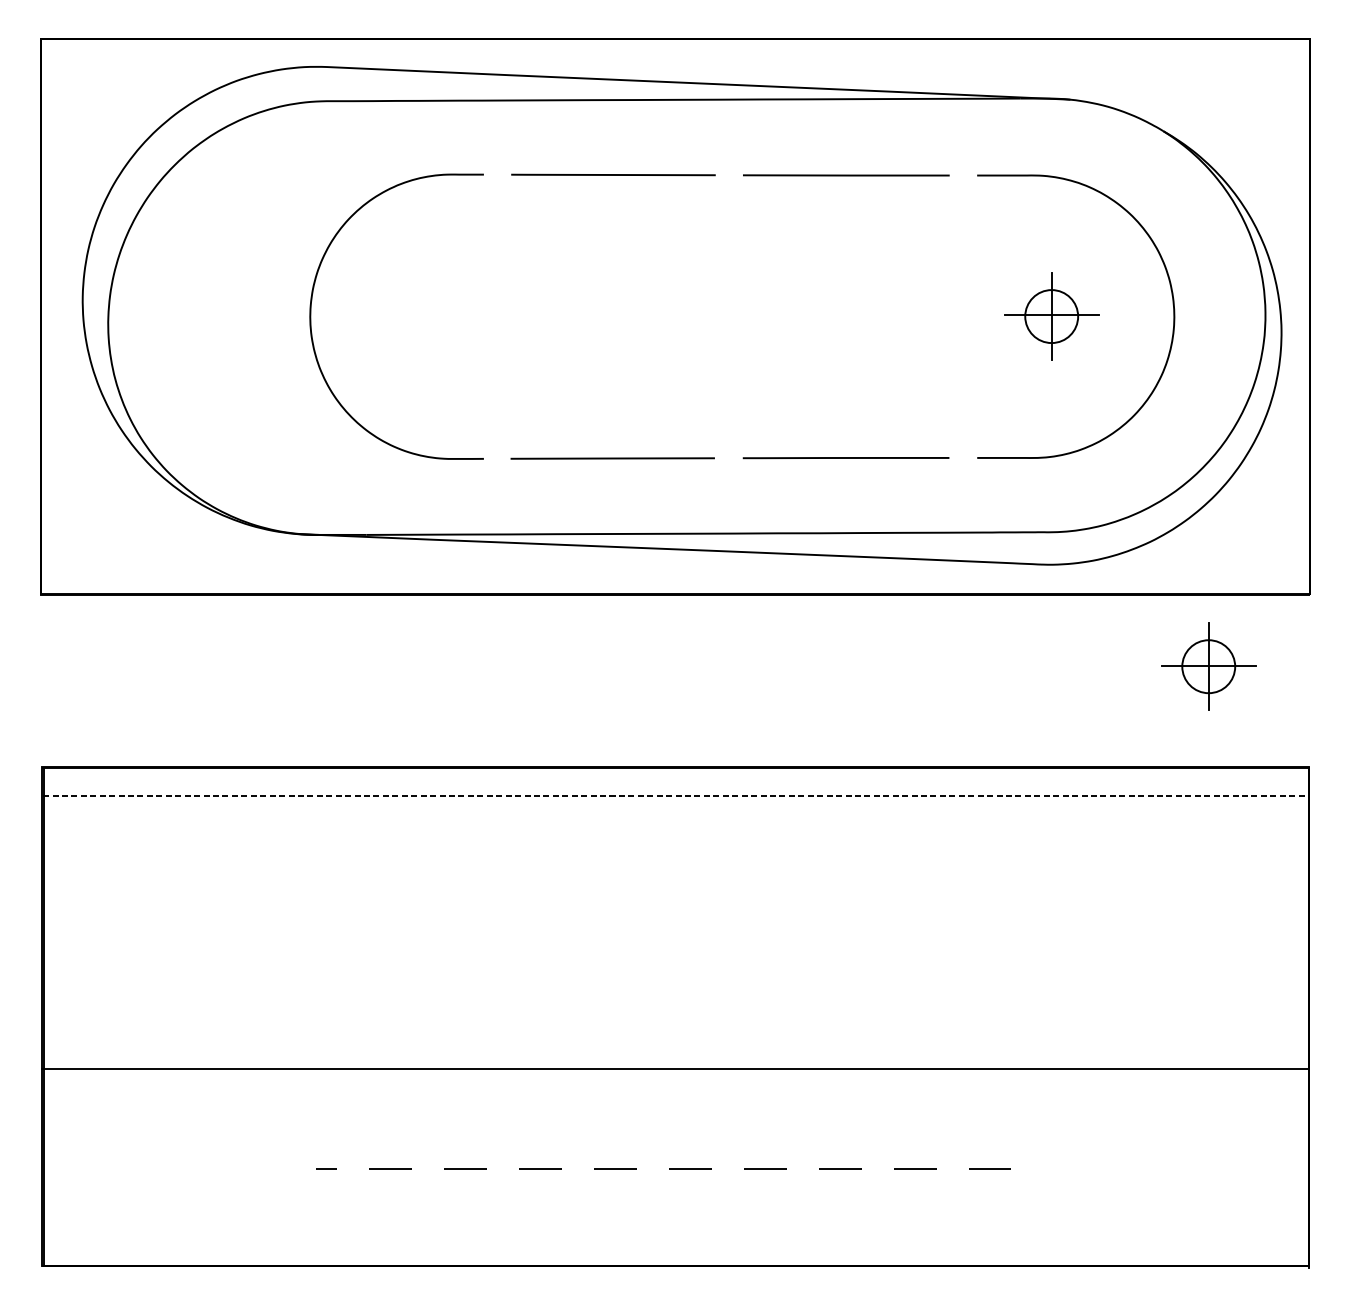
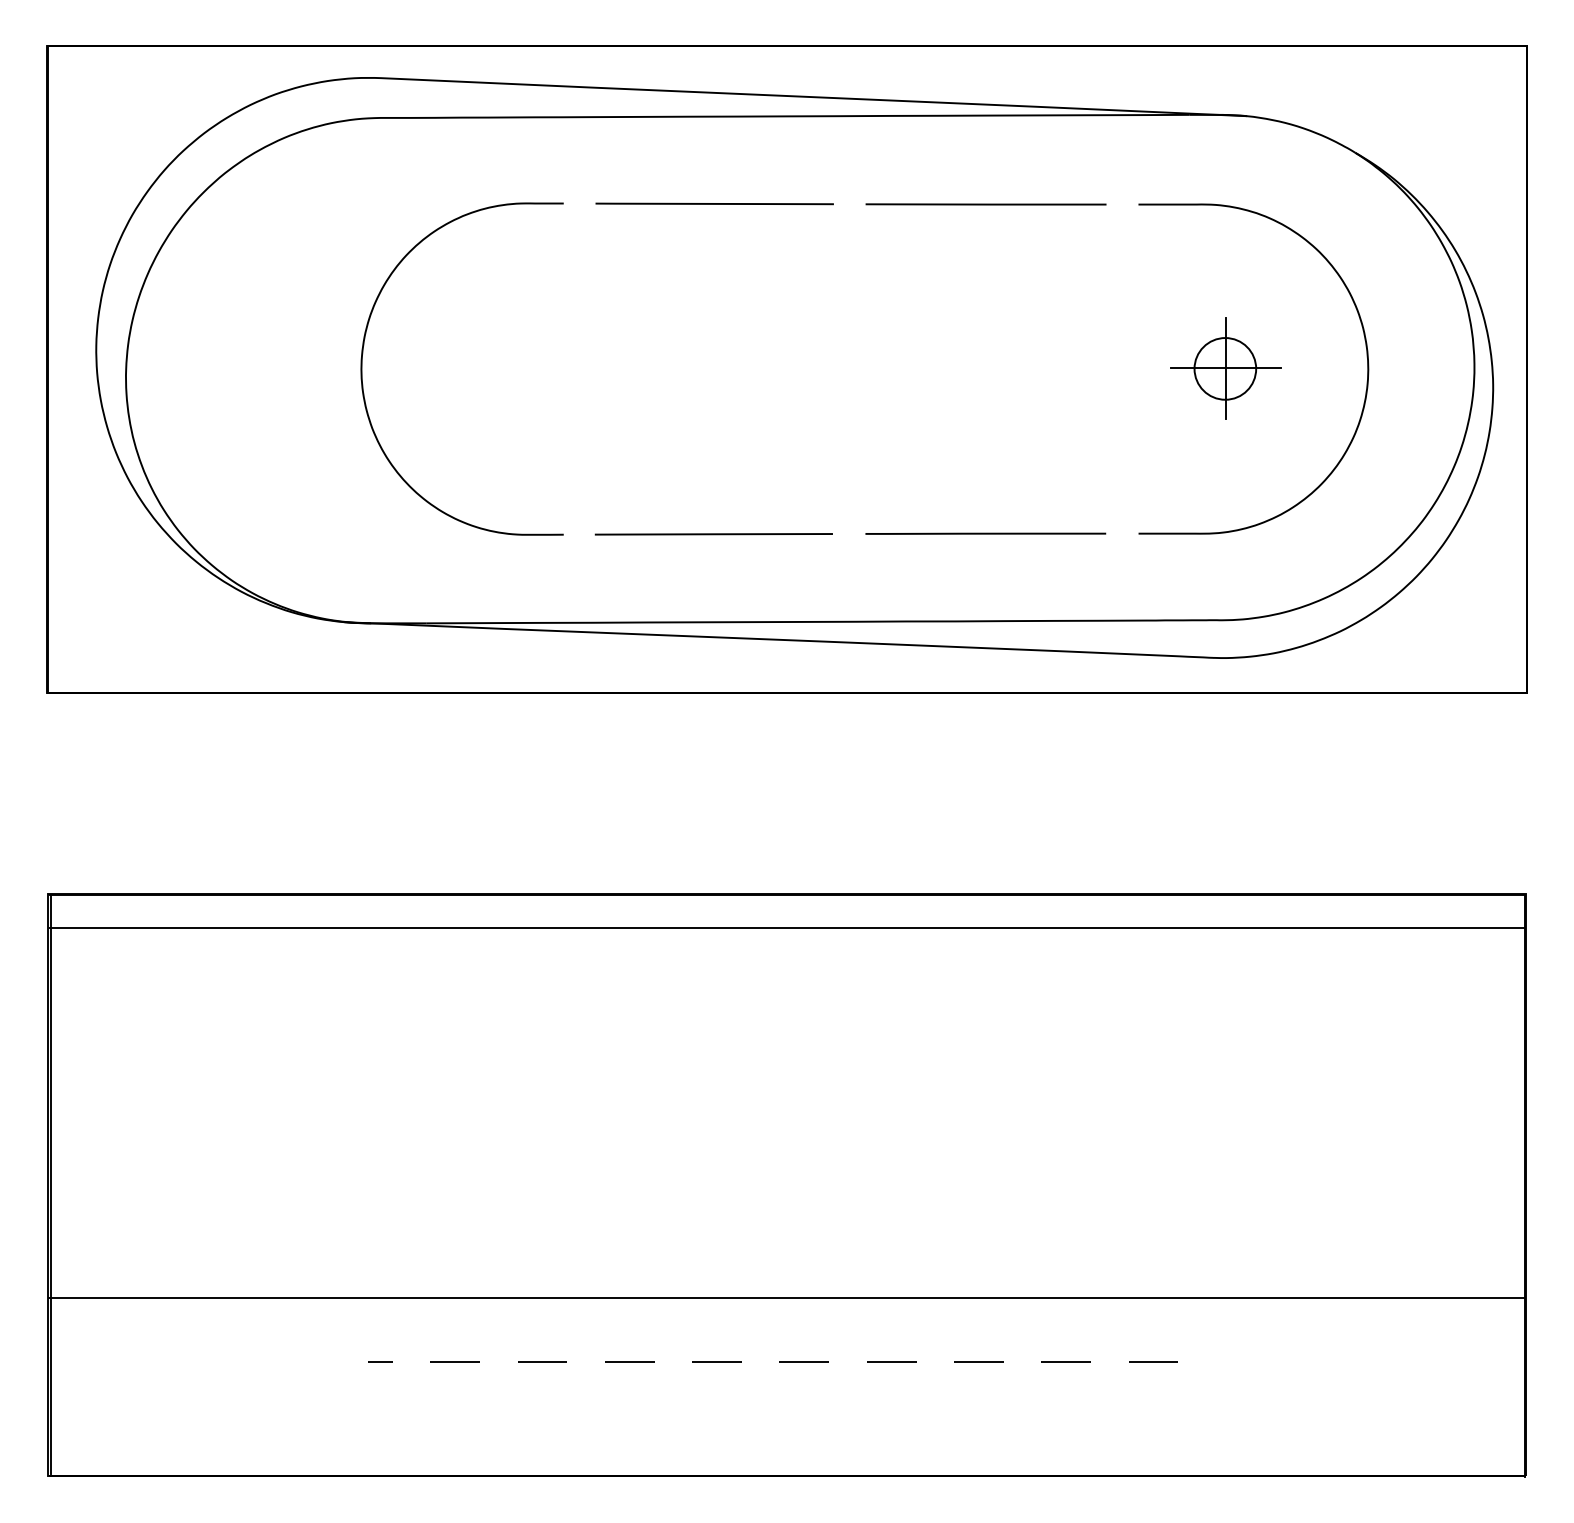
part: (1208, 666) -> (1408, 776), removed
line: (675, 795) -> (787, 927), dashed -> solid
line: (675, 1068) -> (787, 1298), moved

